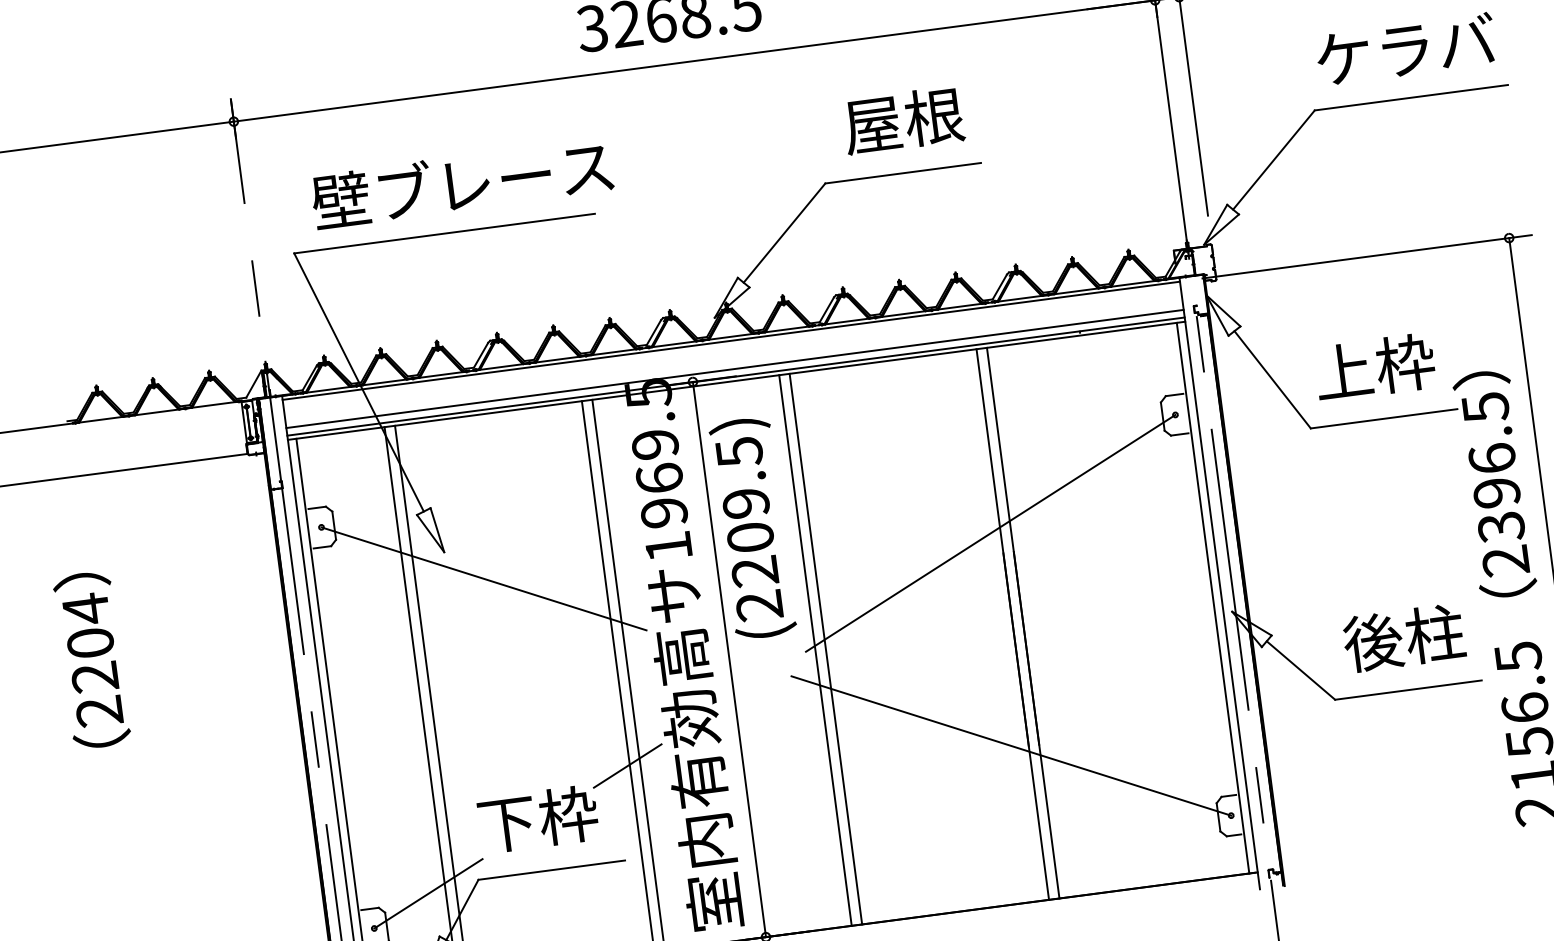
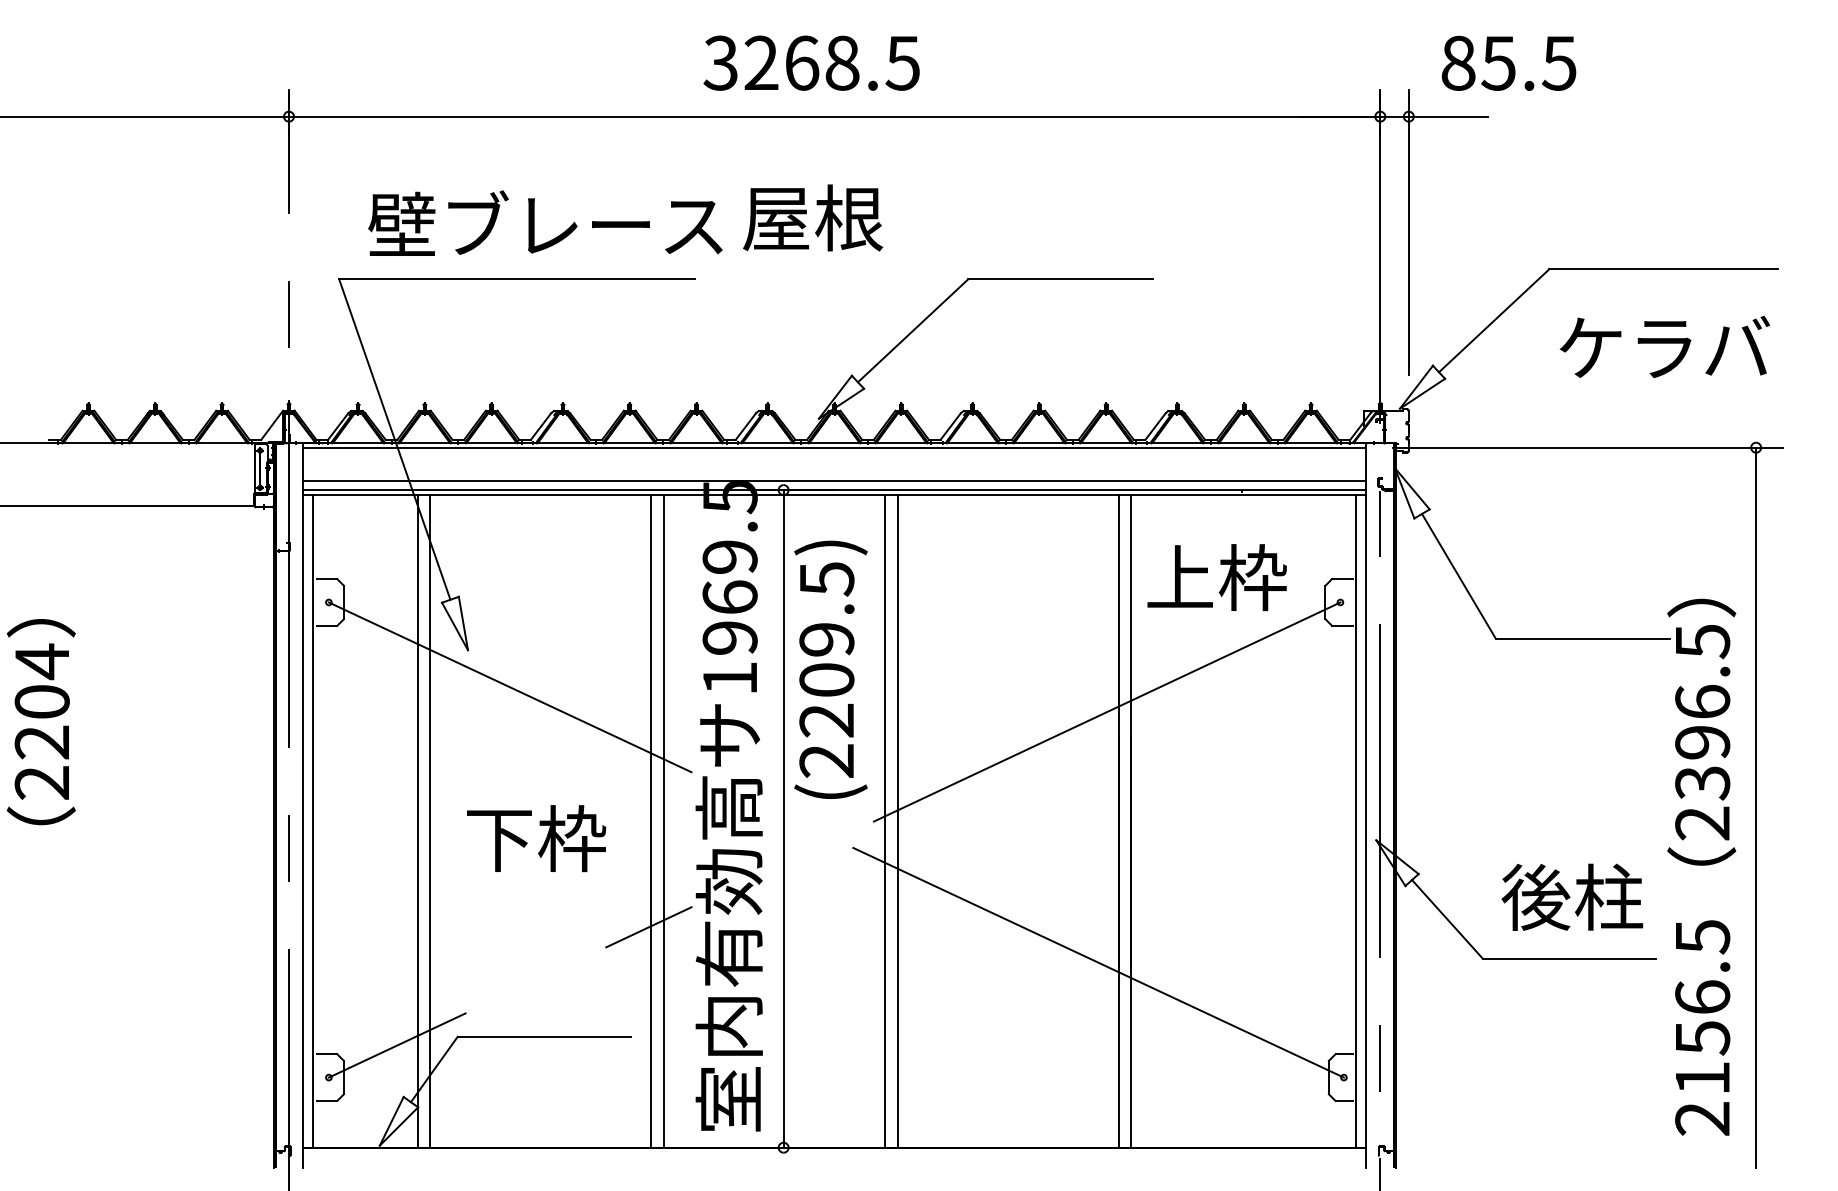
text: (1405, 48) -> (1664, 346), moved
text: (903, 120) -> (813, 217), moved
text: (1374, 367) -> (1216, 577), moved
text: (538, 819) -> (536, 838), moved

